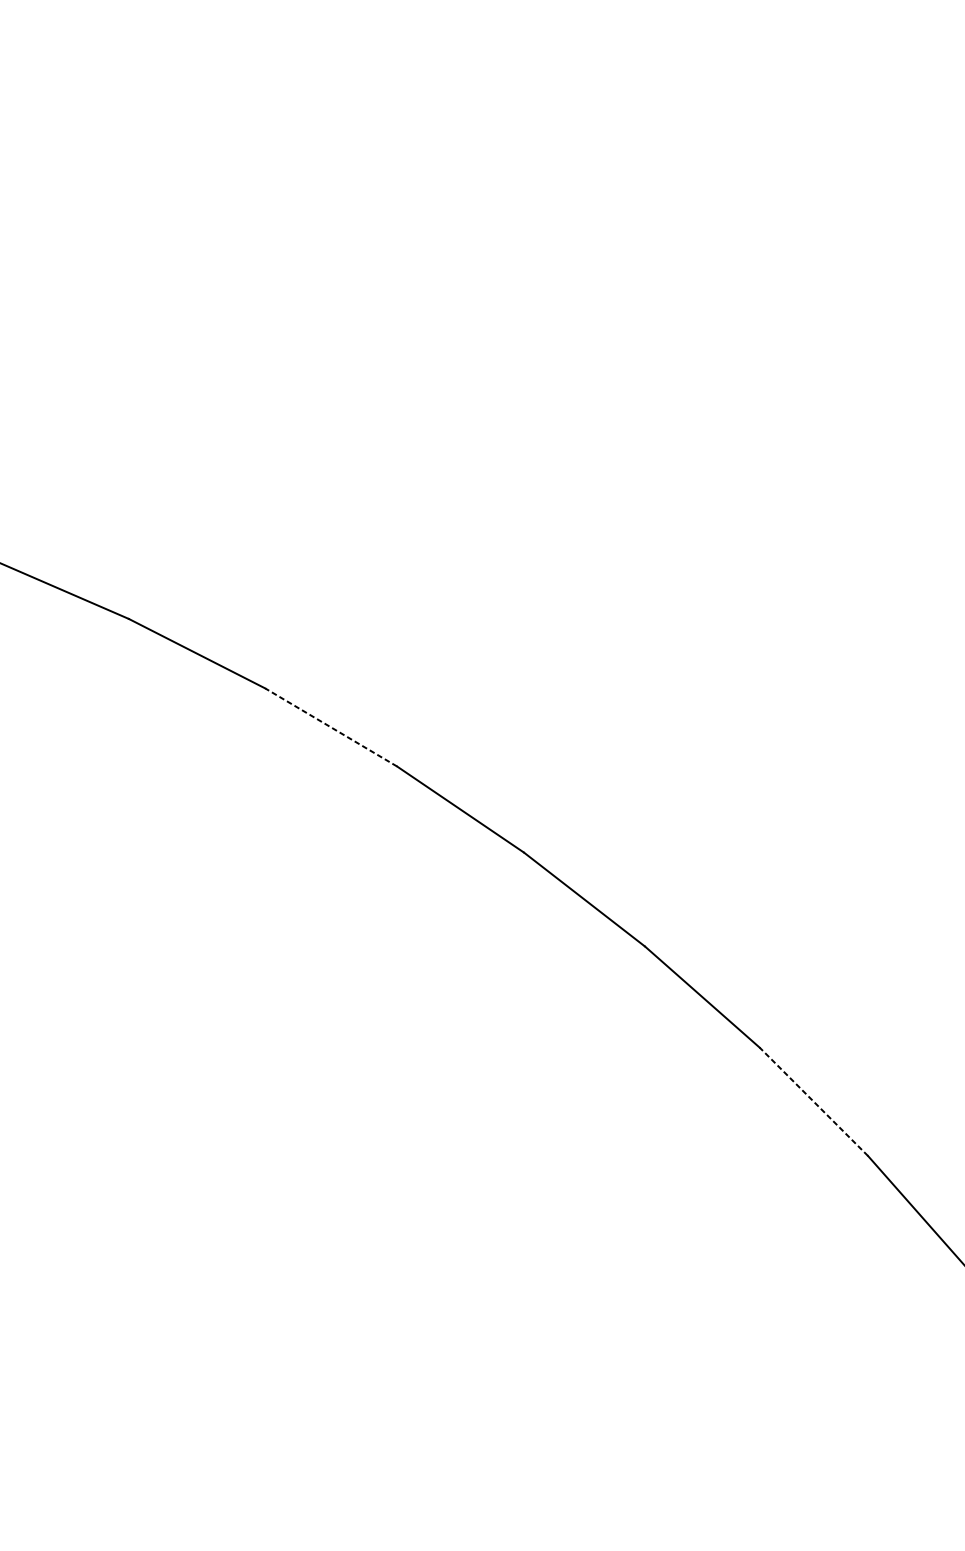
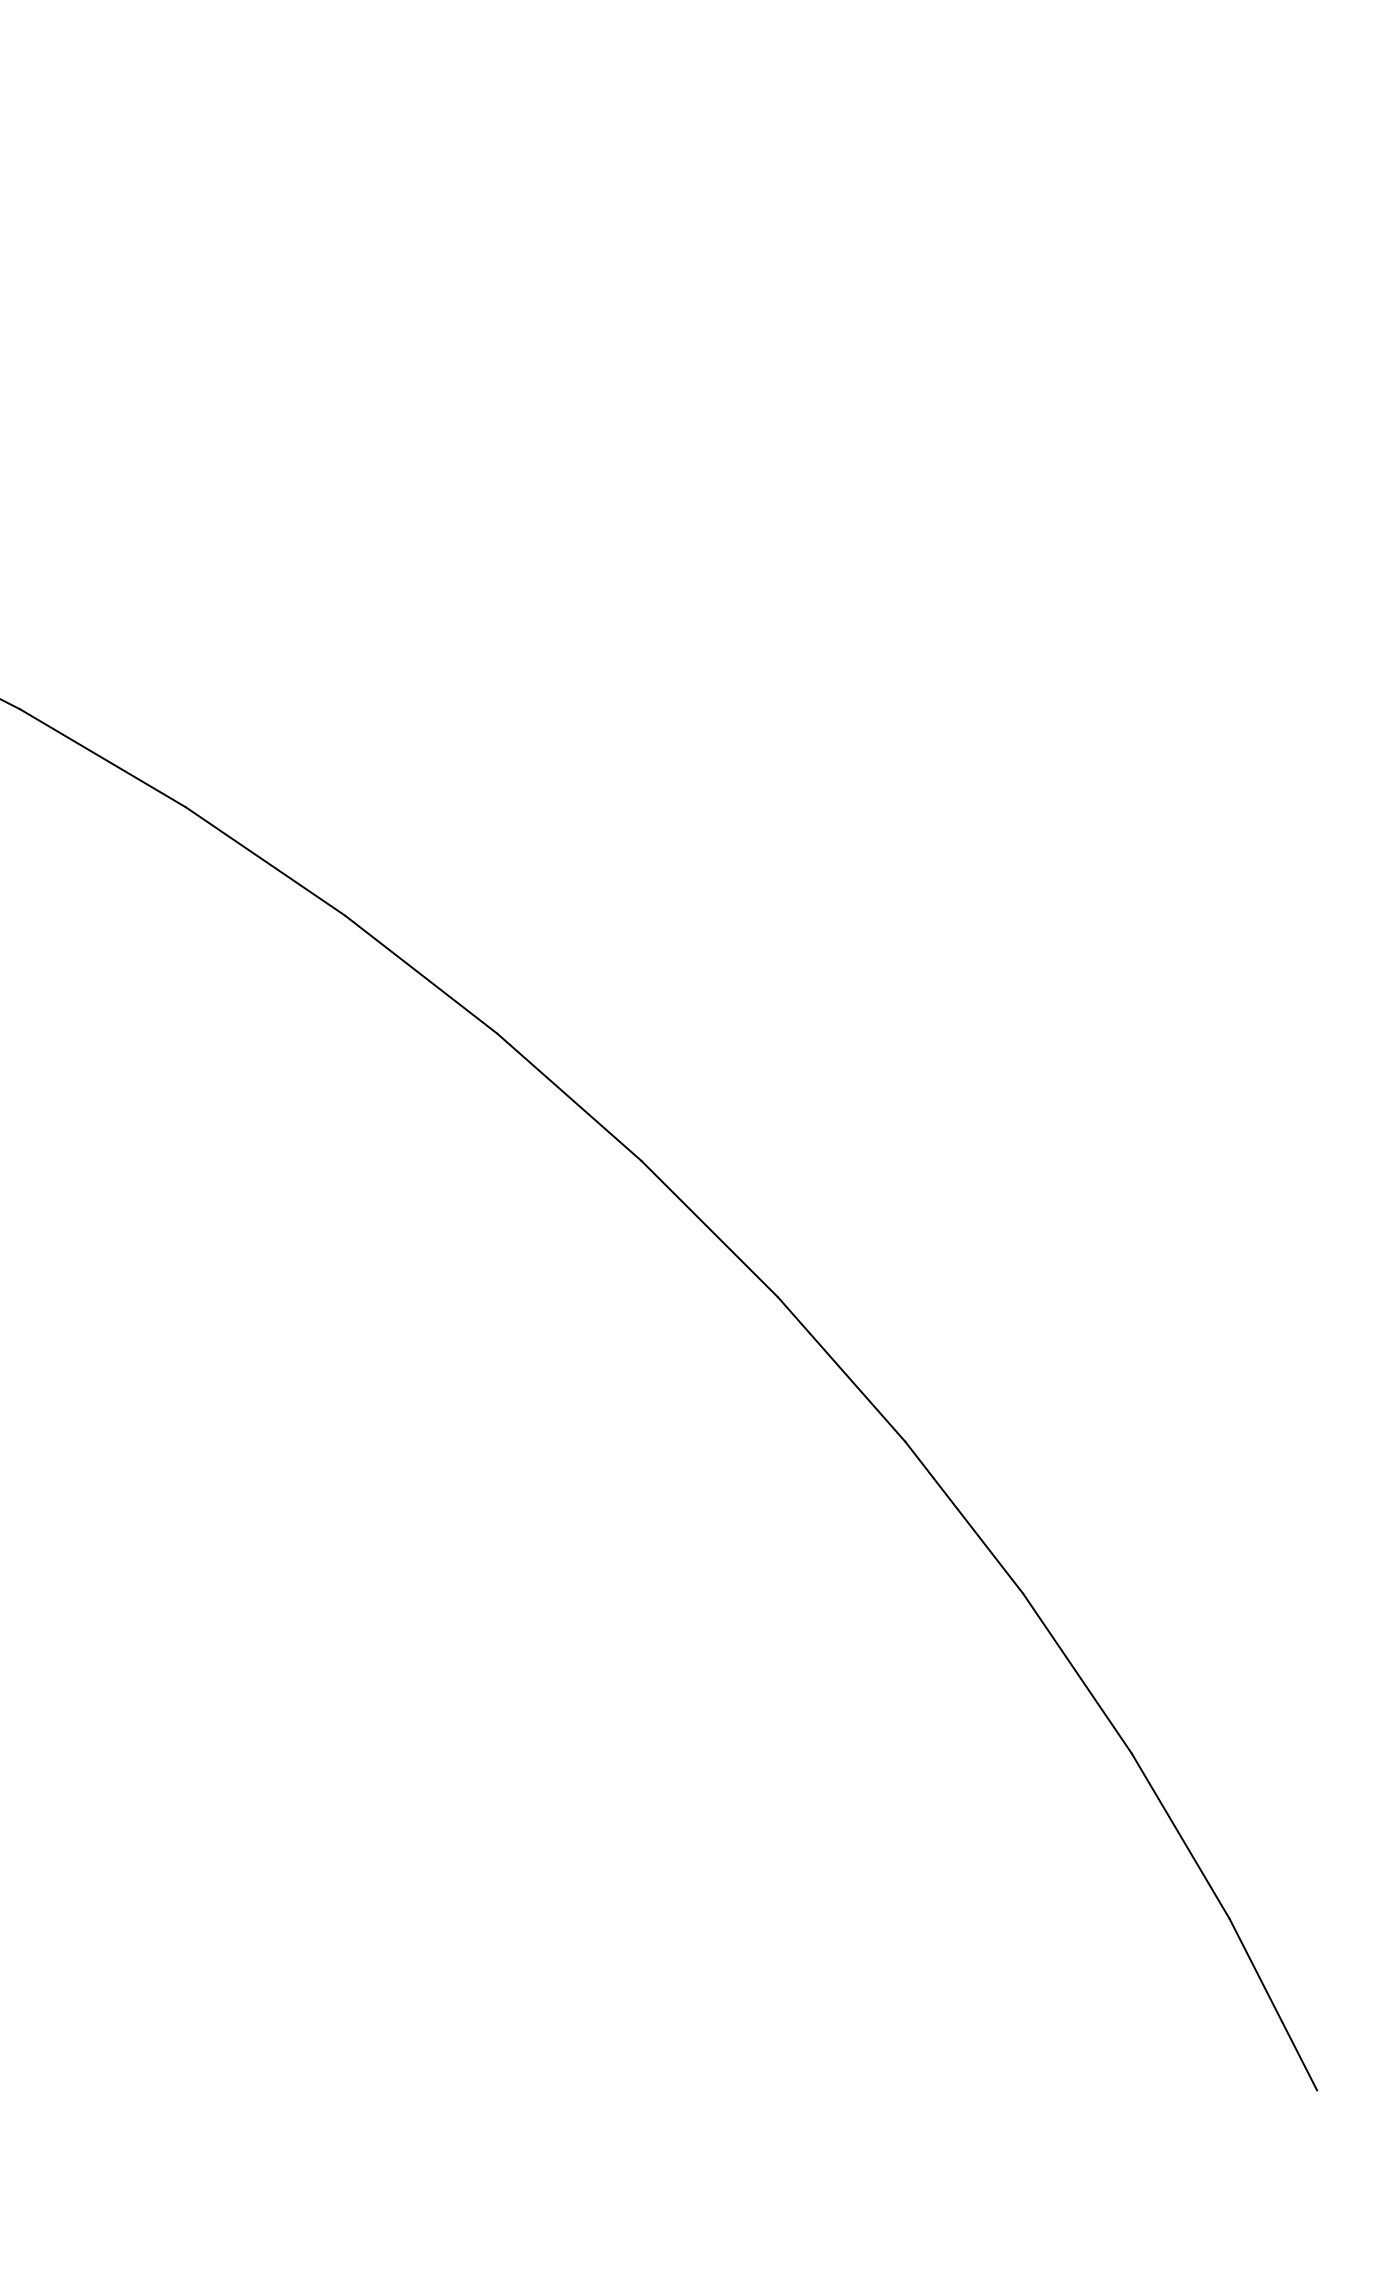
line: (330, 726) -> (568, 1096), dashed -> solid
line: (814, 1101) -> (1077, 1673), dashed -> solid

